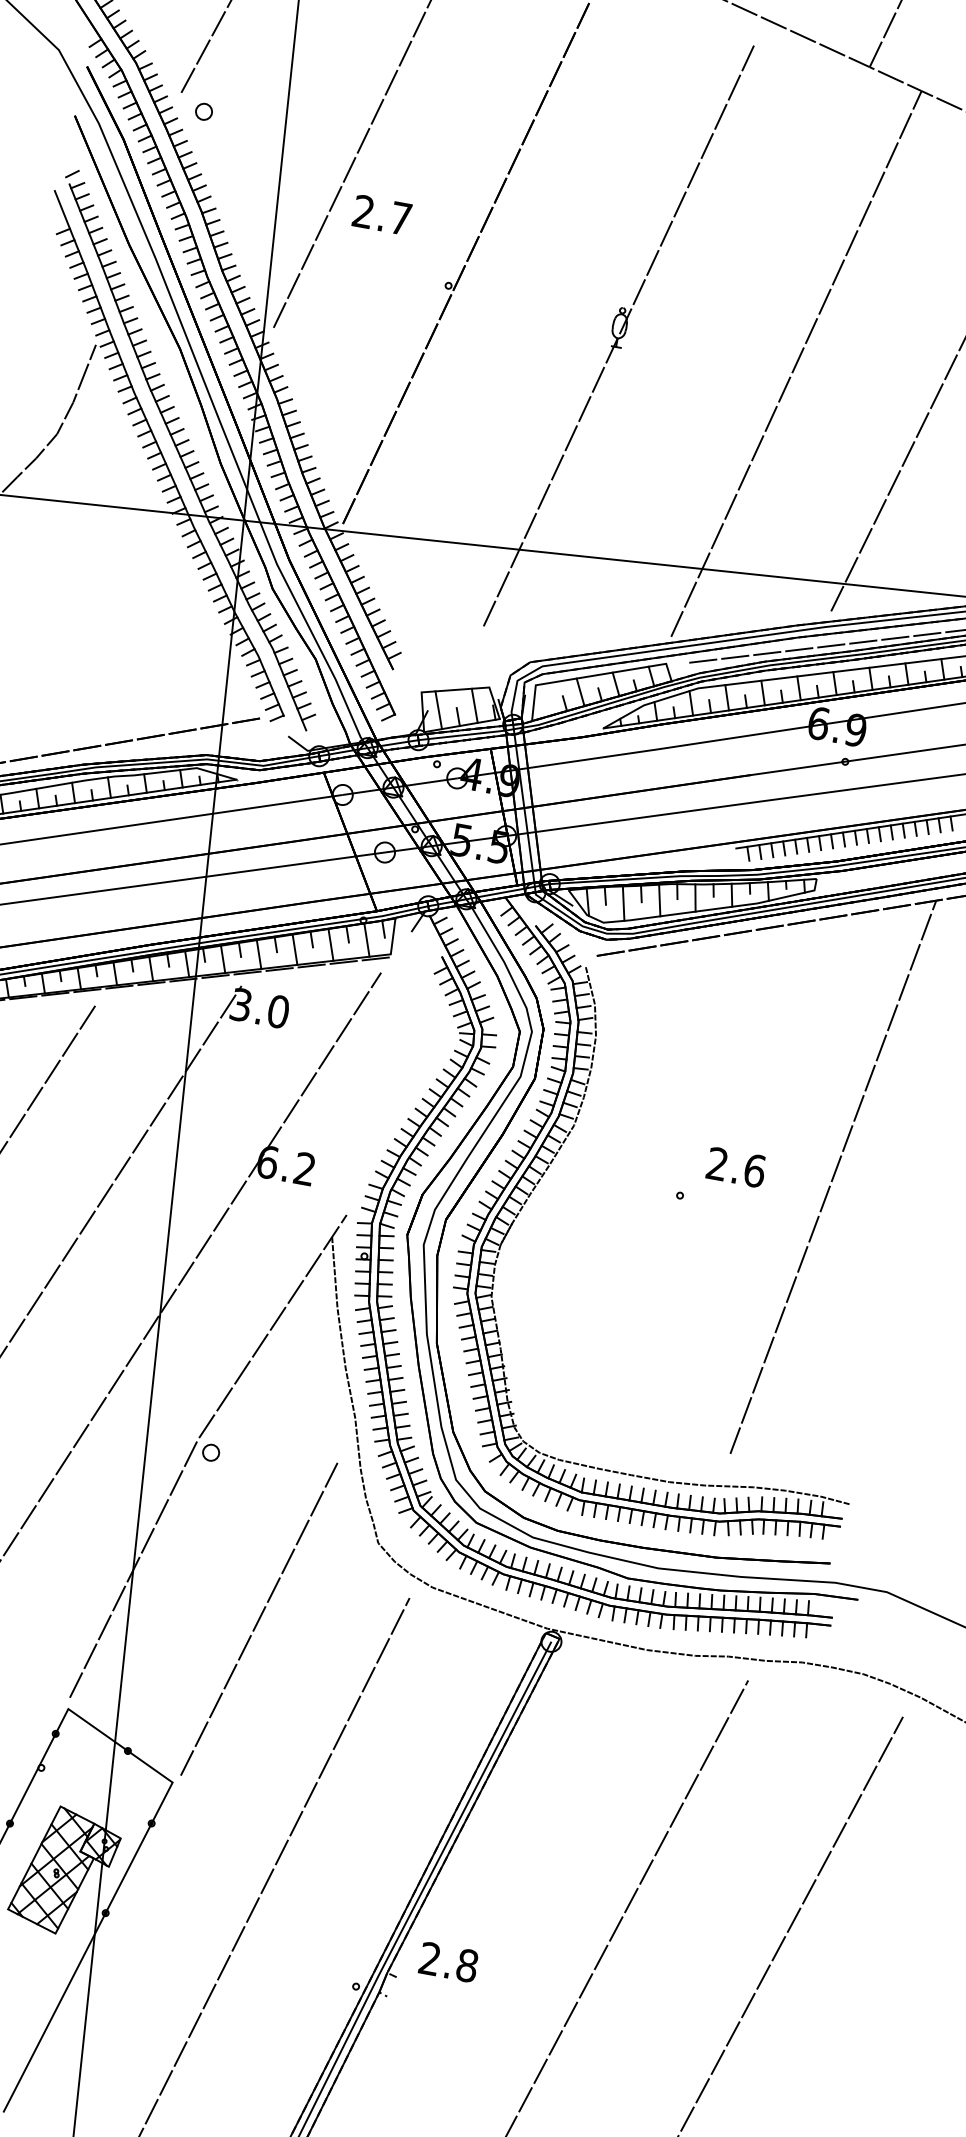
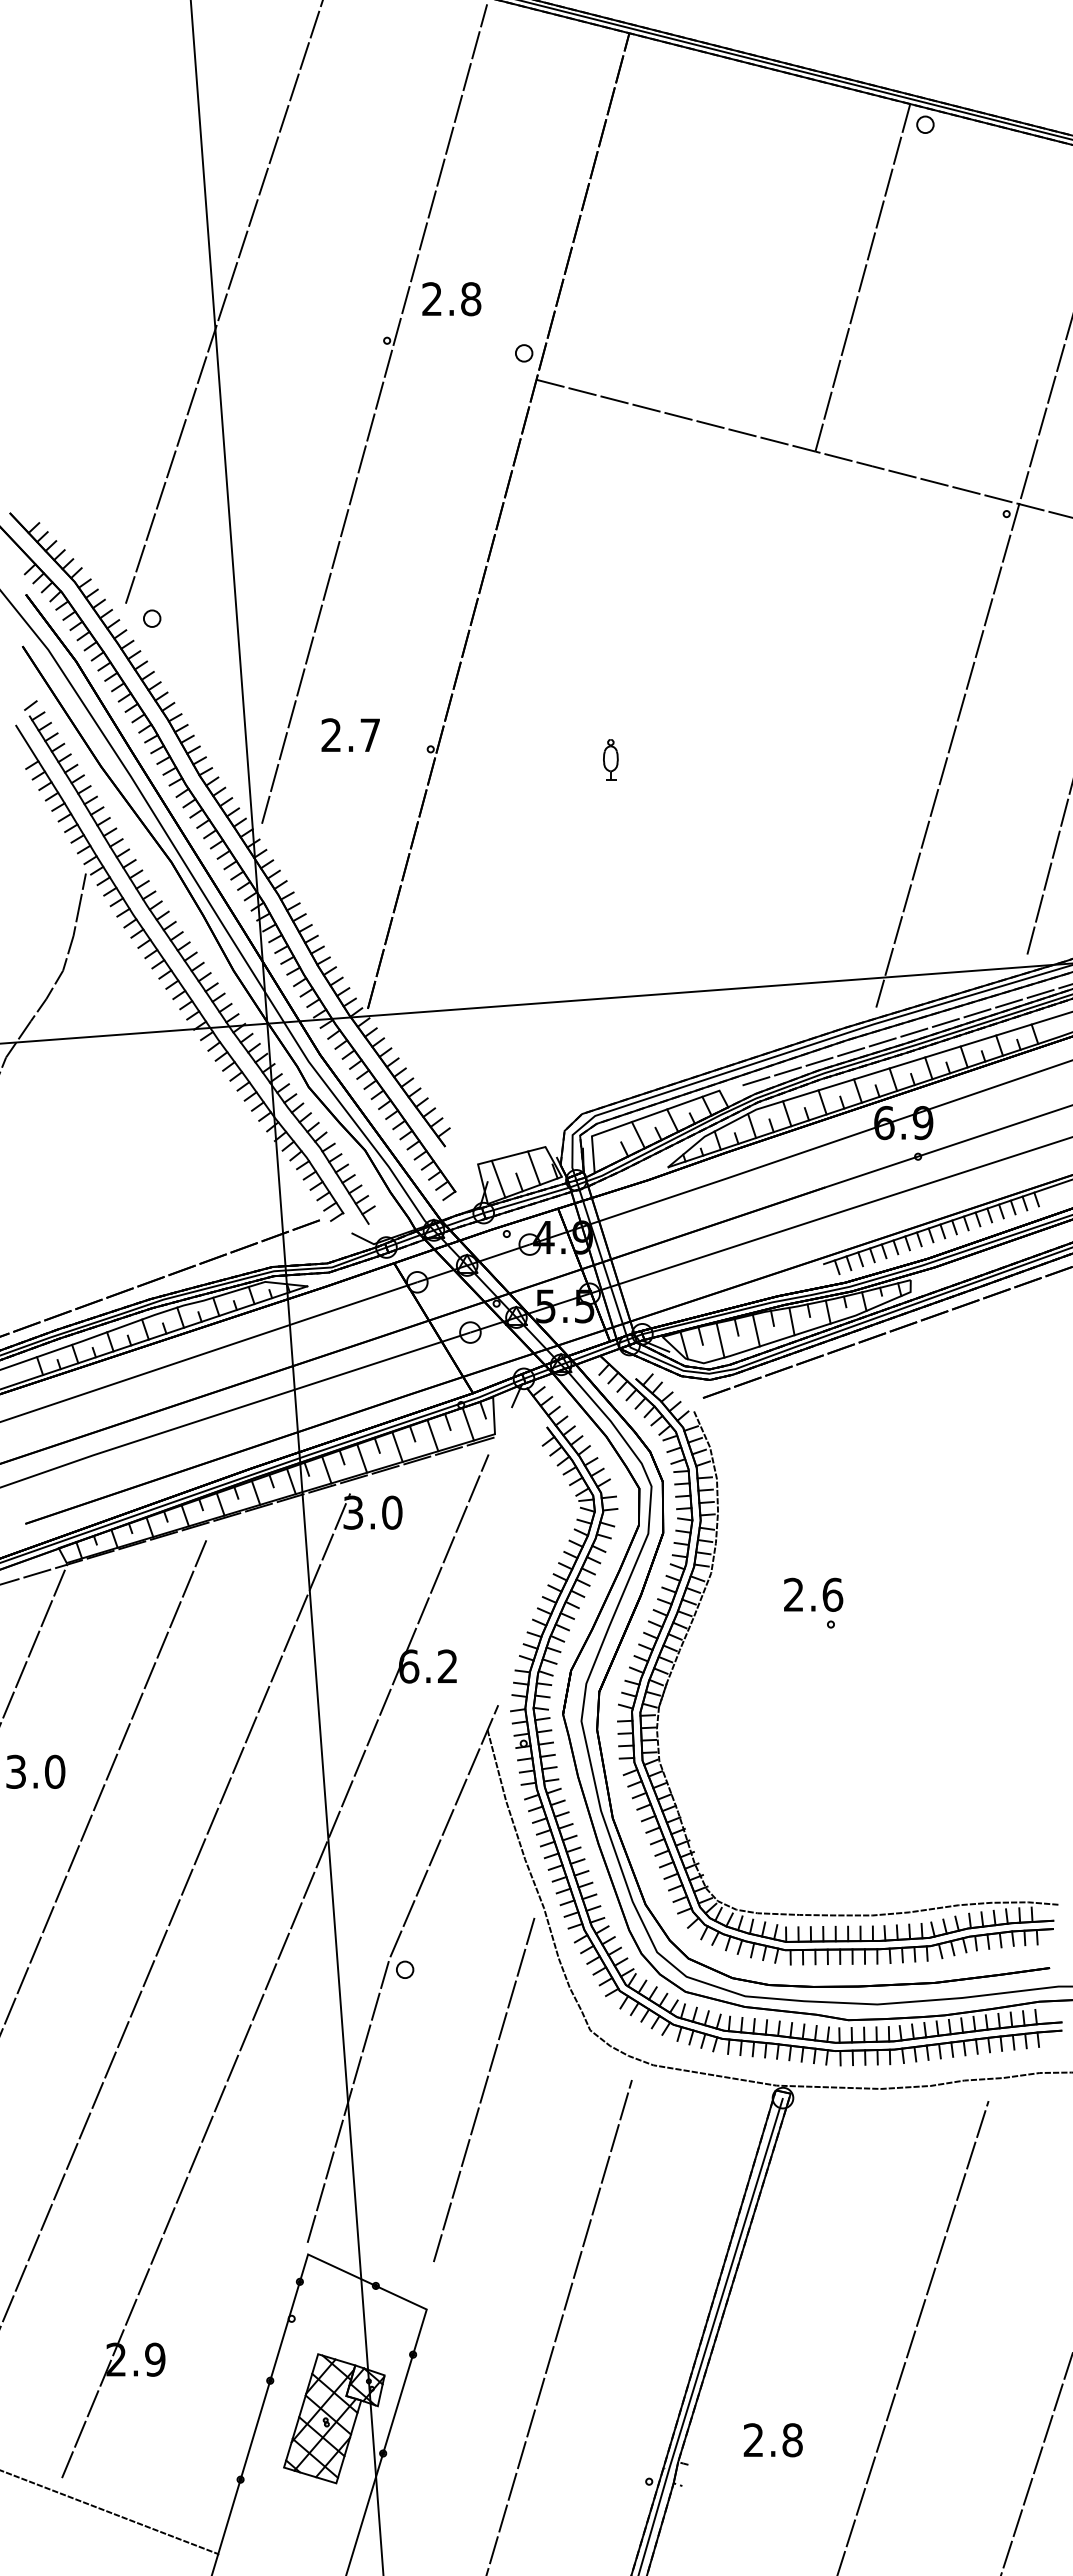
text: (382, 214) -> (350, 734), moved
line: (618, 334) -> (611, 767), removed
line: (796, 363) -> (795, 764), removed
text: (736, 1167) -> (813, 1594), moved
line: (833, 1176) -> (982, 1577), removed
line: (259, 1618) -> (484, 2089), moved
text: (448, 1962) -> (772, 2440), moved

